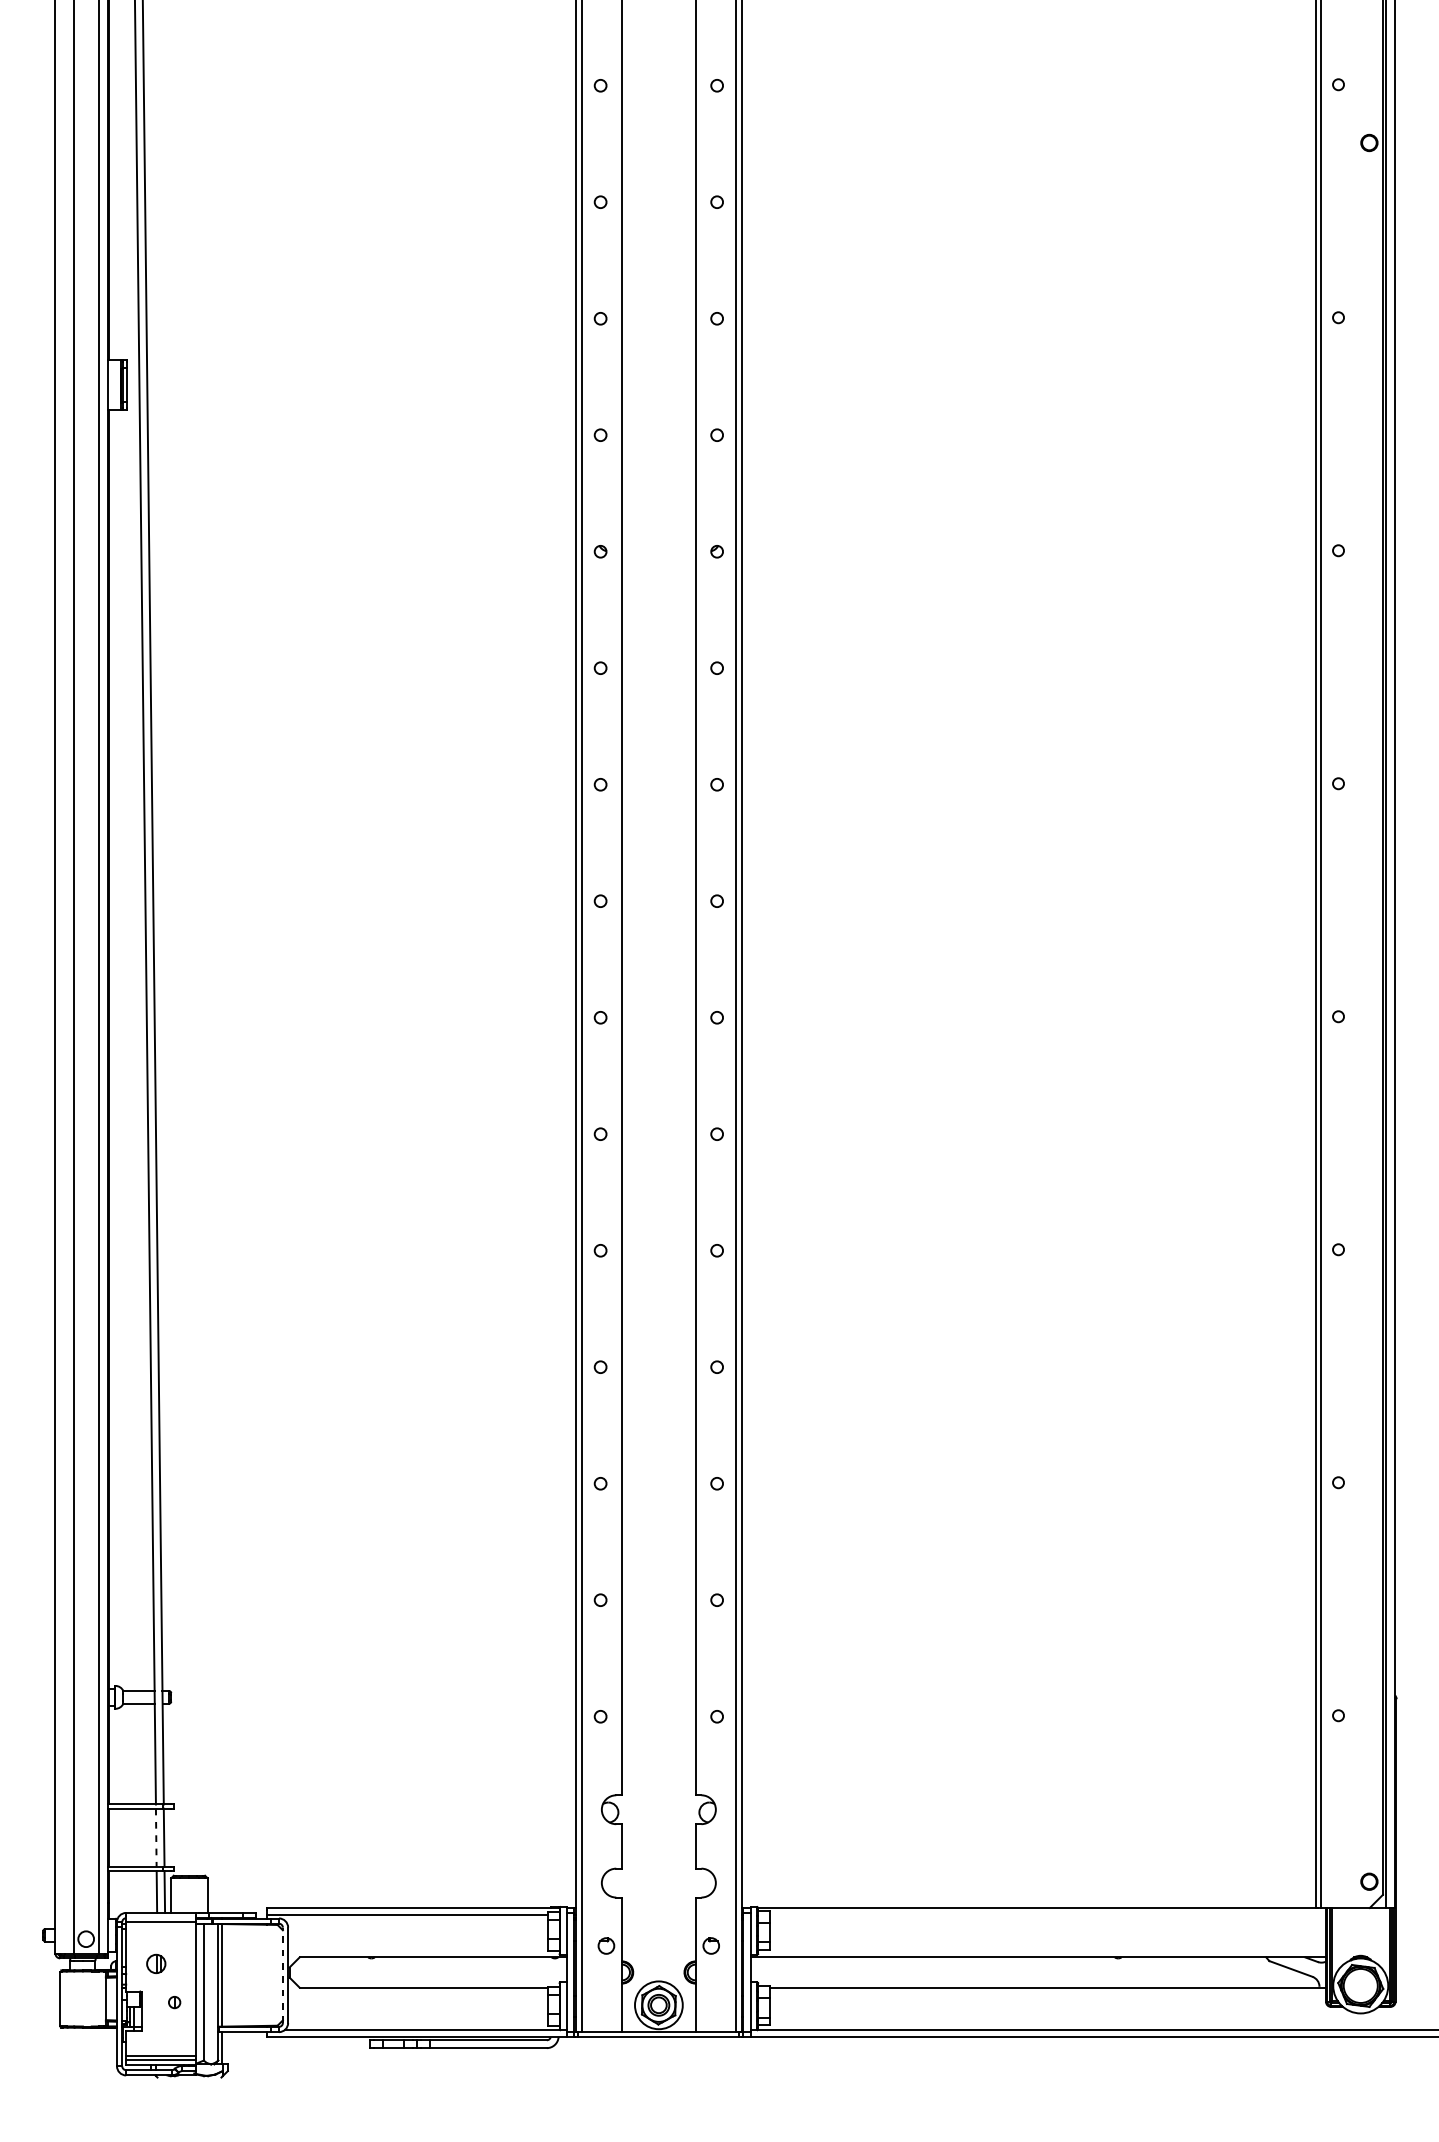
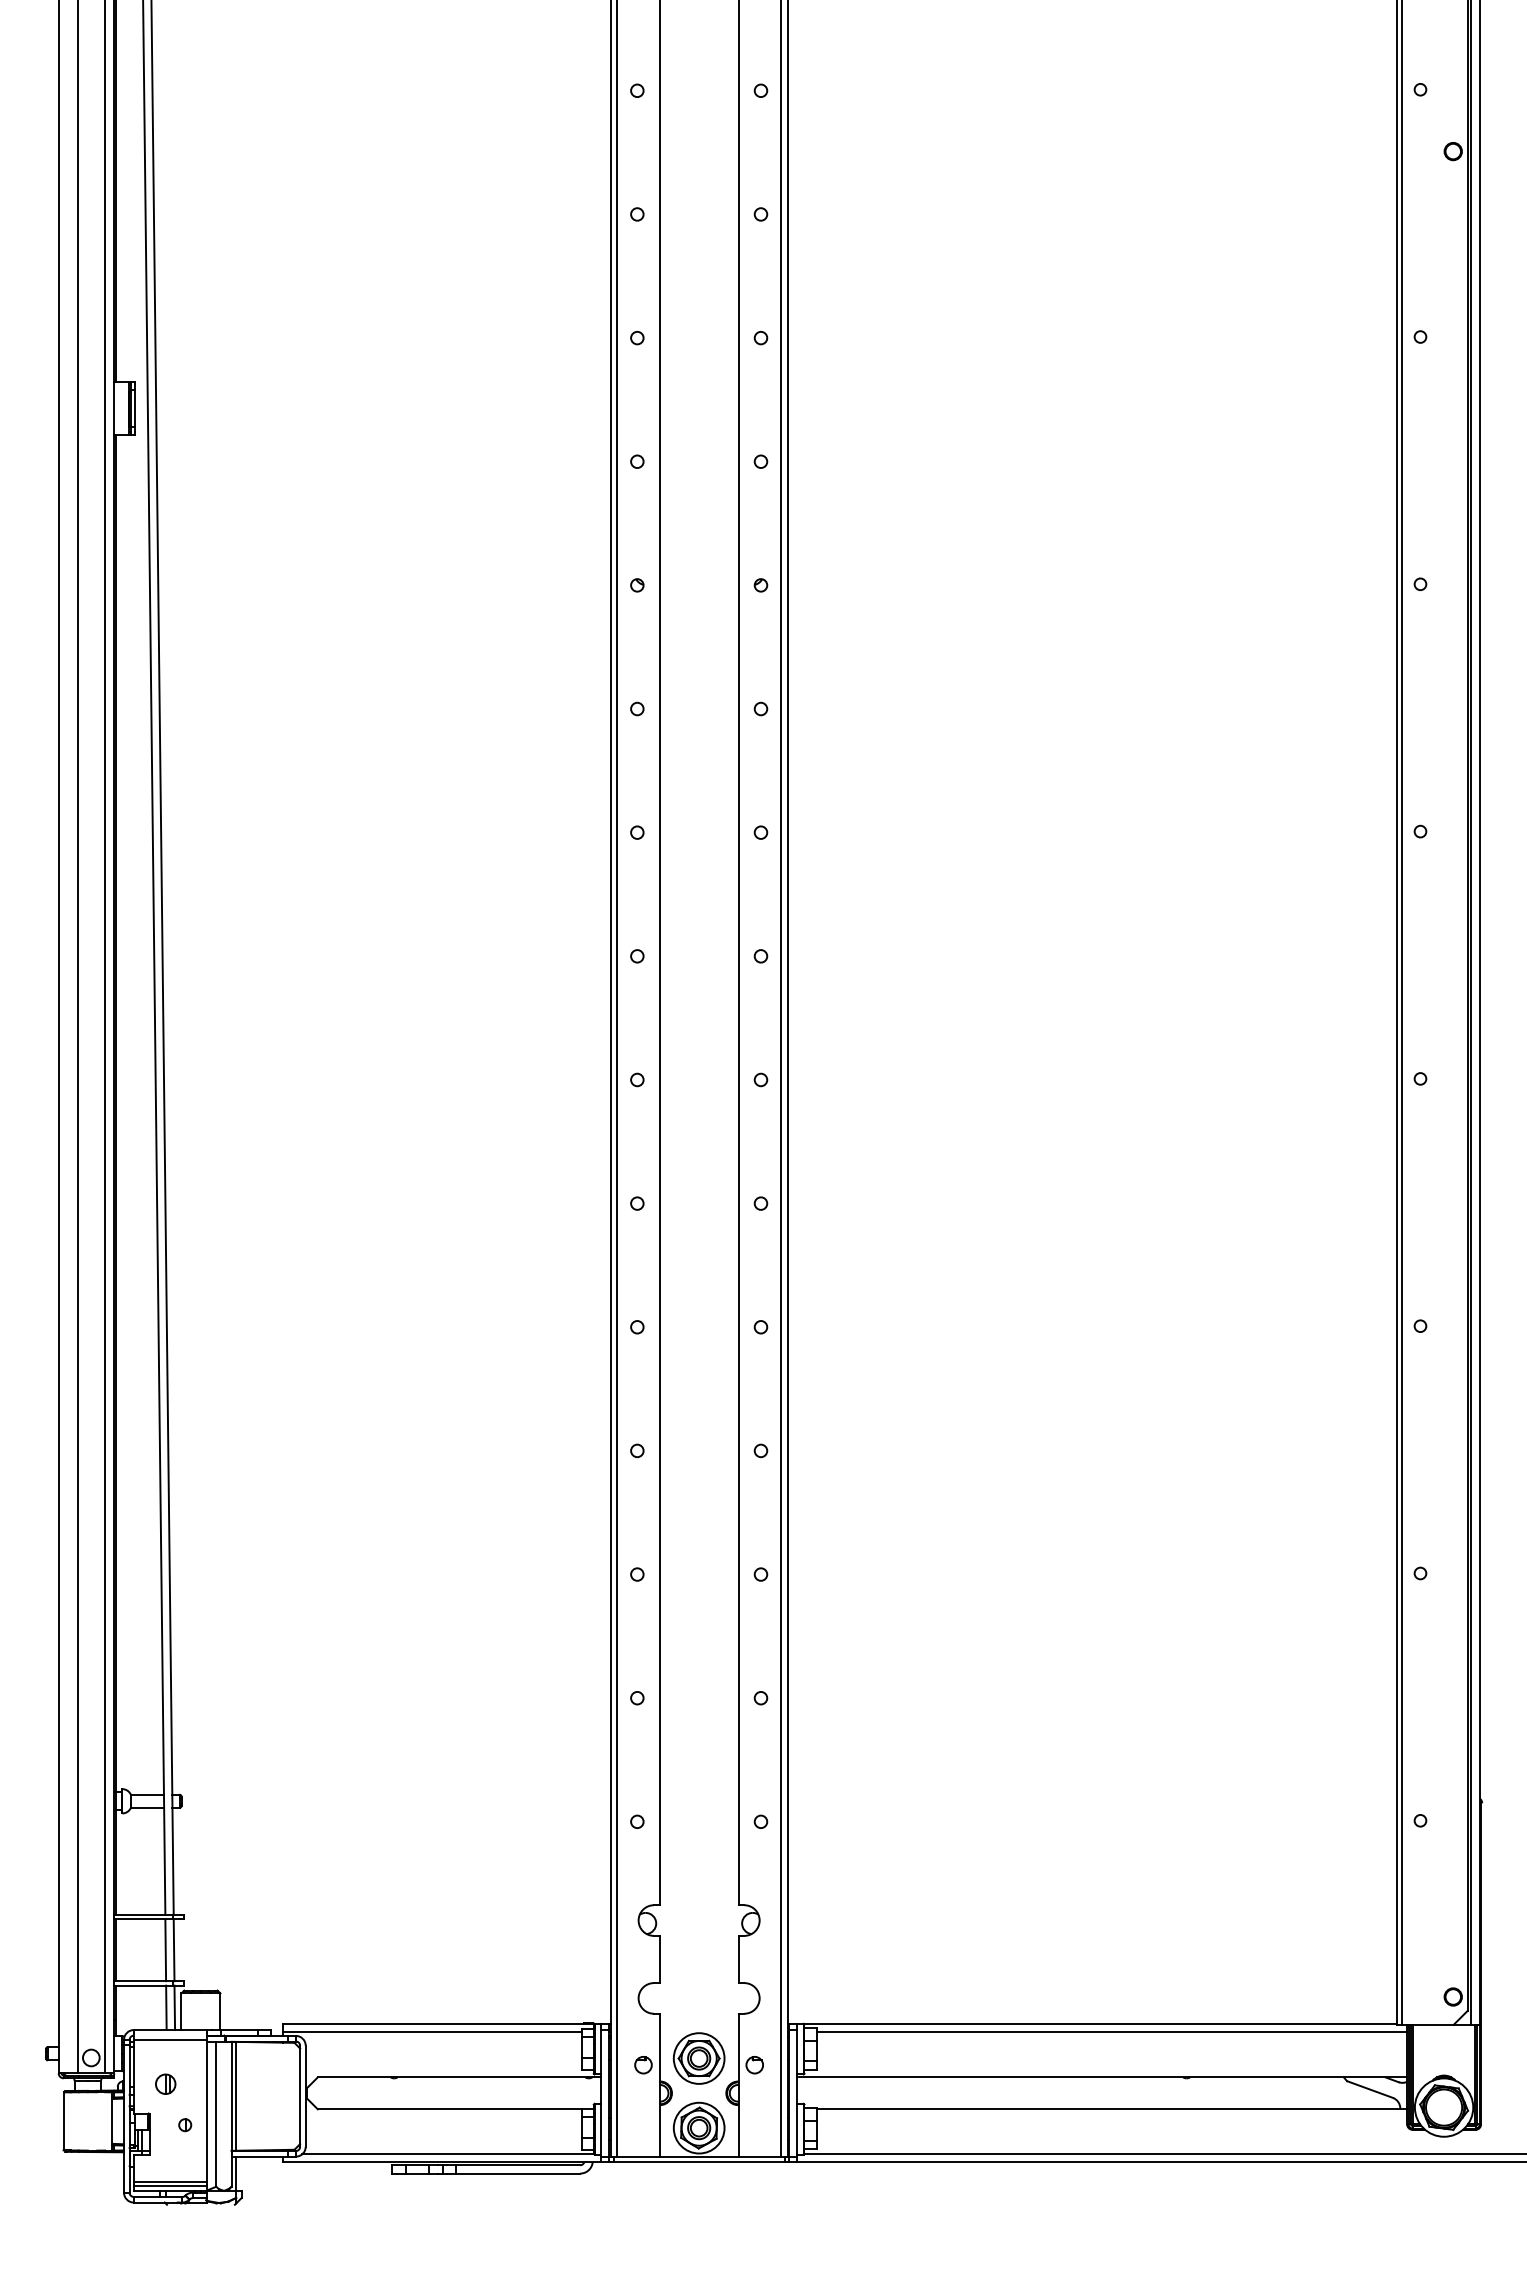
line: (156, 1837) -> (165, 1950), dashed -> solid
line: (1047, 1915) -> (1111, 2032), added
part: (658, 1939) -> (698, 2058), added
line: (283, 1975) -> (300, 2096), dashed -> solid

